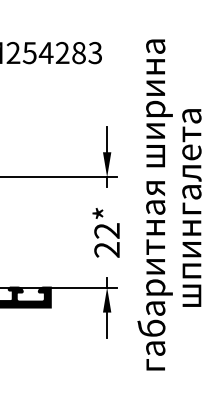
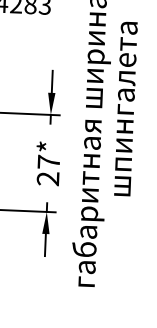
text: (191, 207) -> (125, 108), moved
text: (106, 230) -> (48, 161), 22* -> 27*

